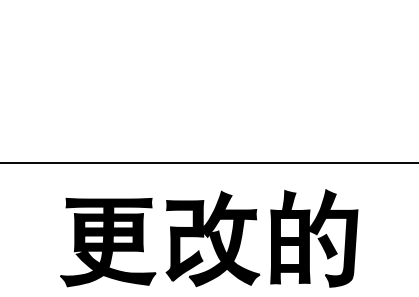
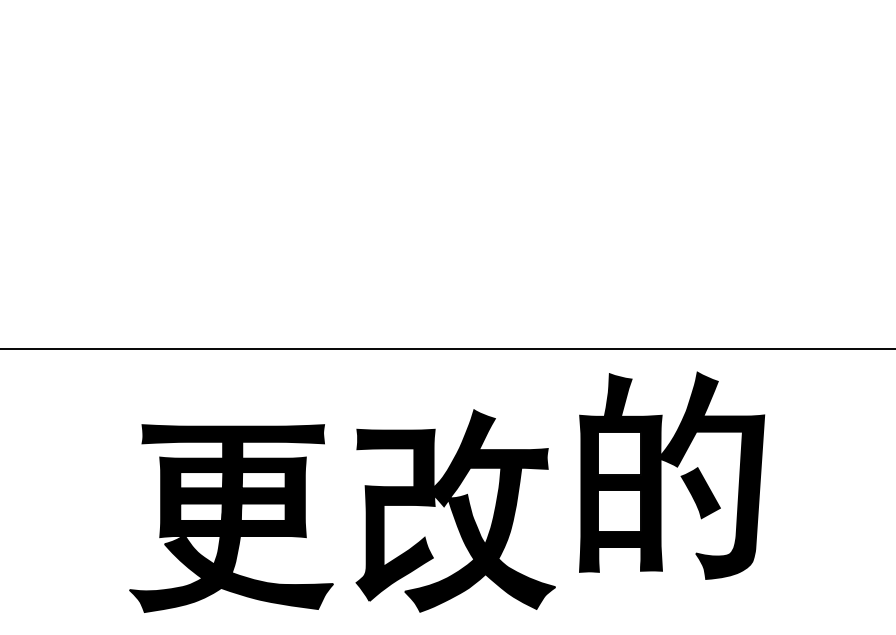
part: (314, 238) -> (672, 475), moved

